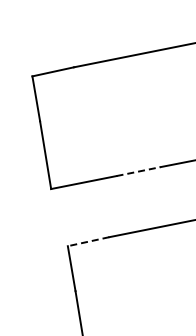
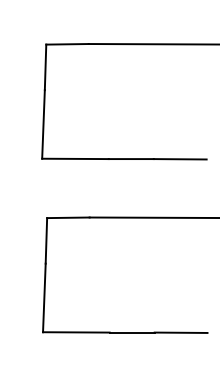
line: (138, 171) -> (131, 159), dashed -> solid
line: (87, 241) -> (67, 217), dashed -> solid

